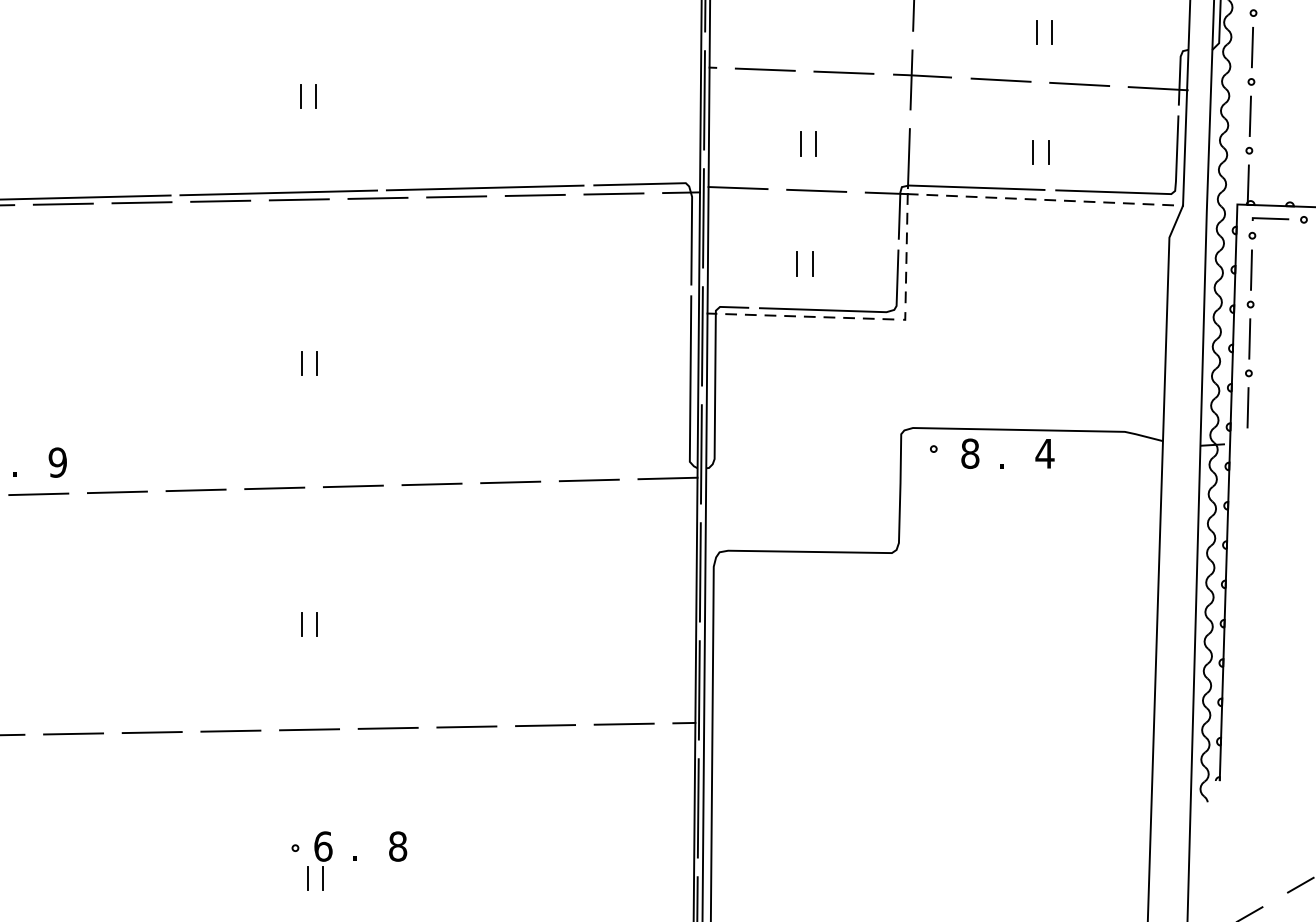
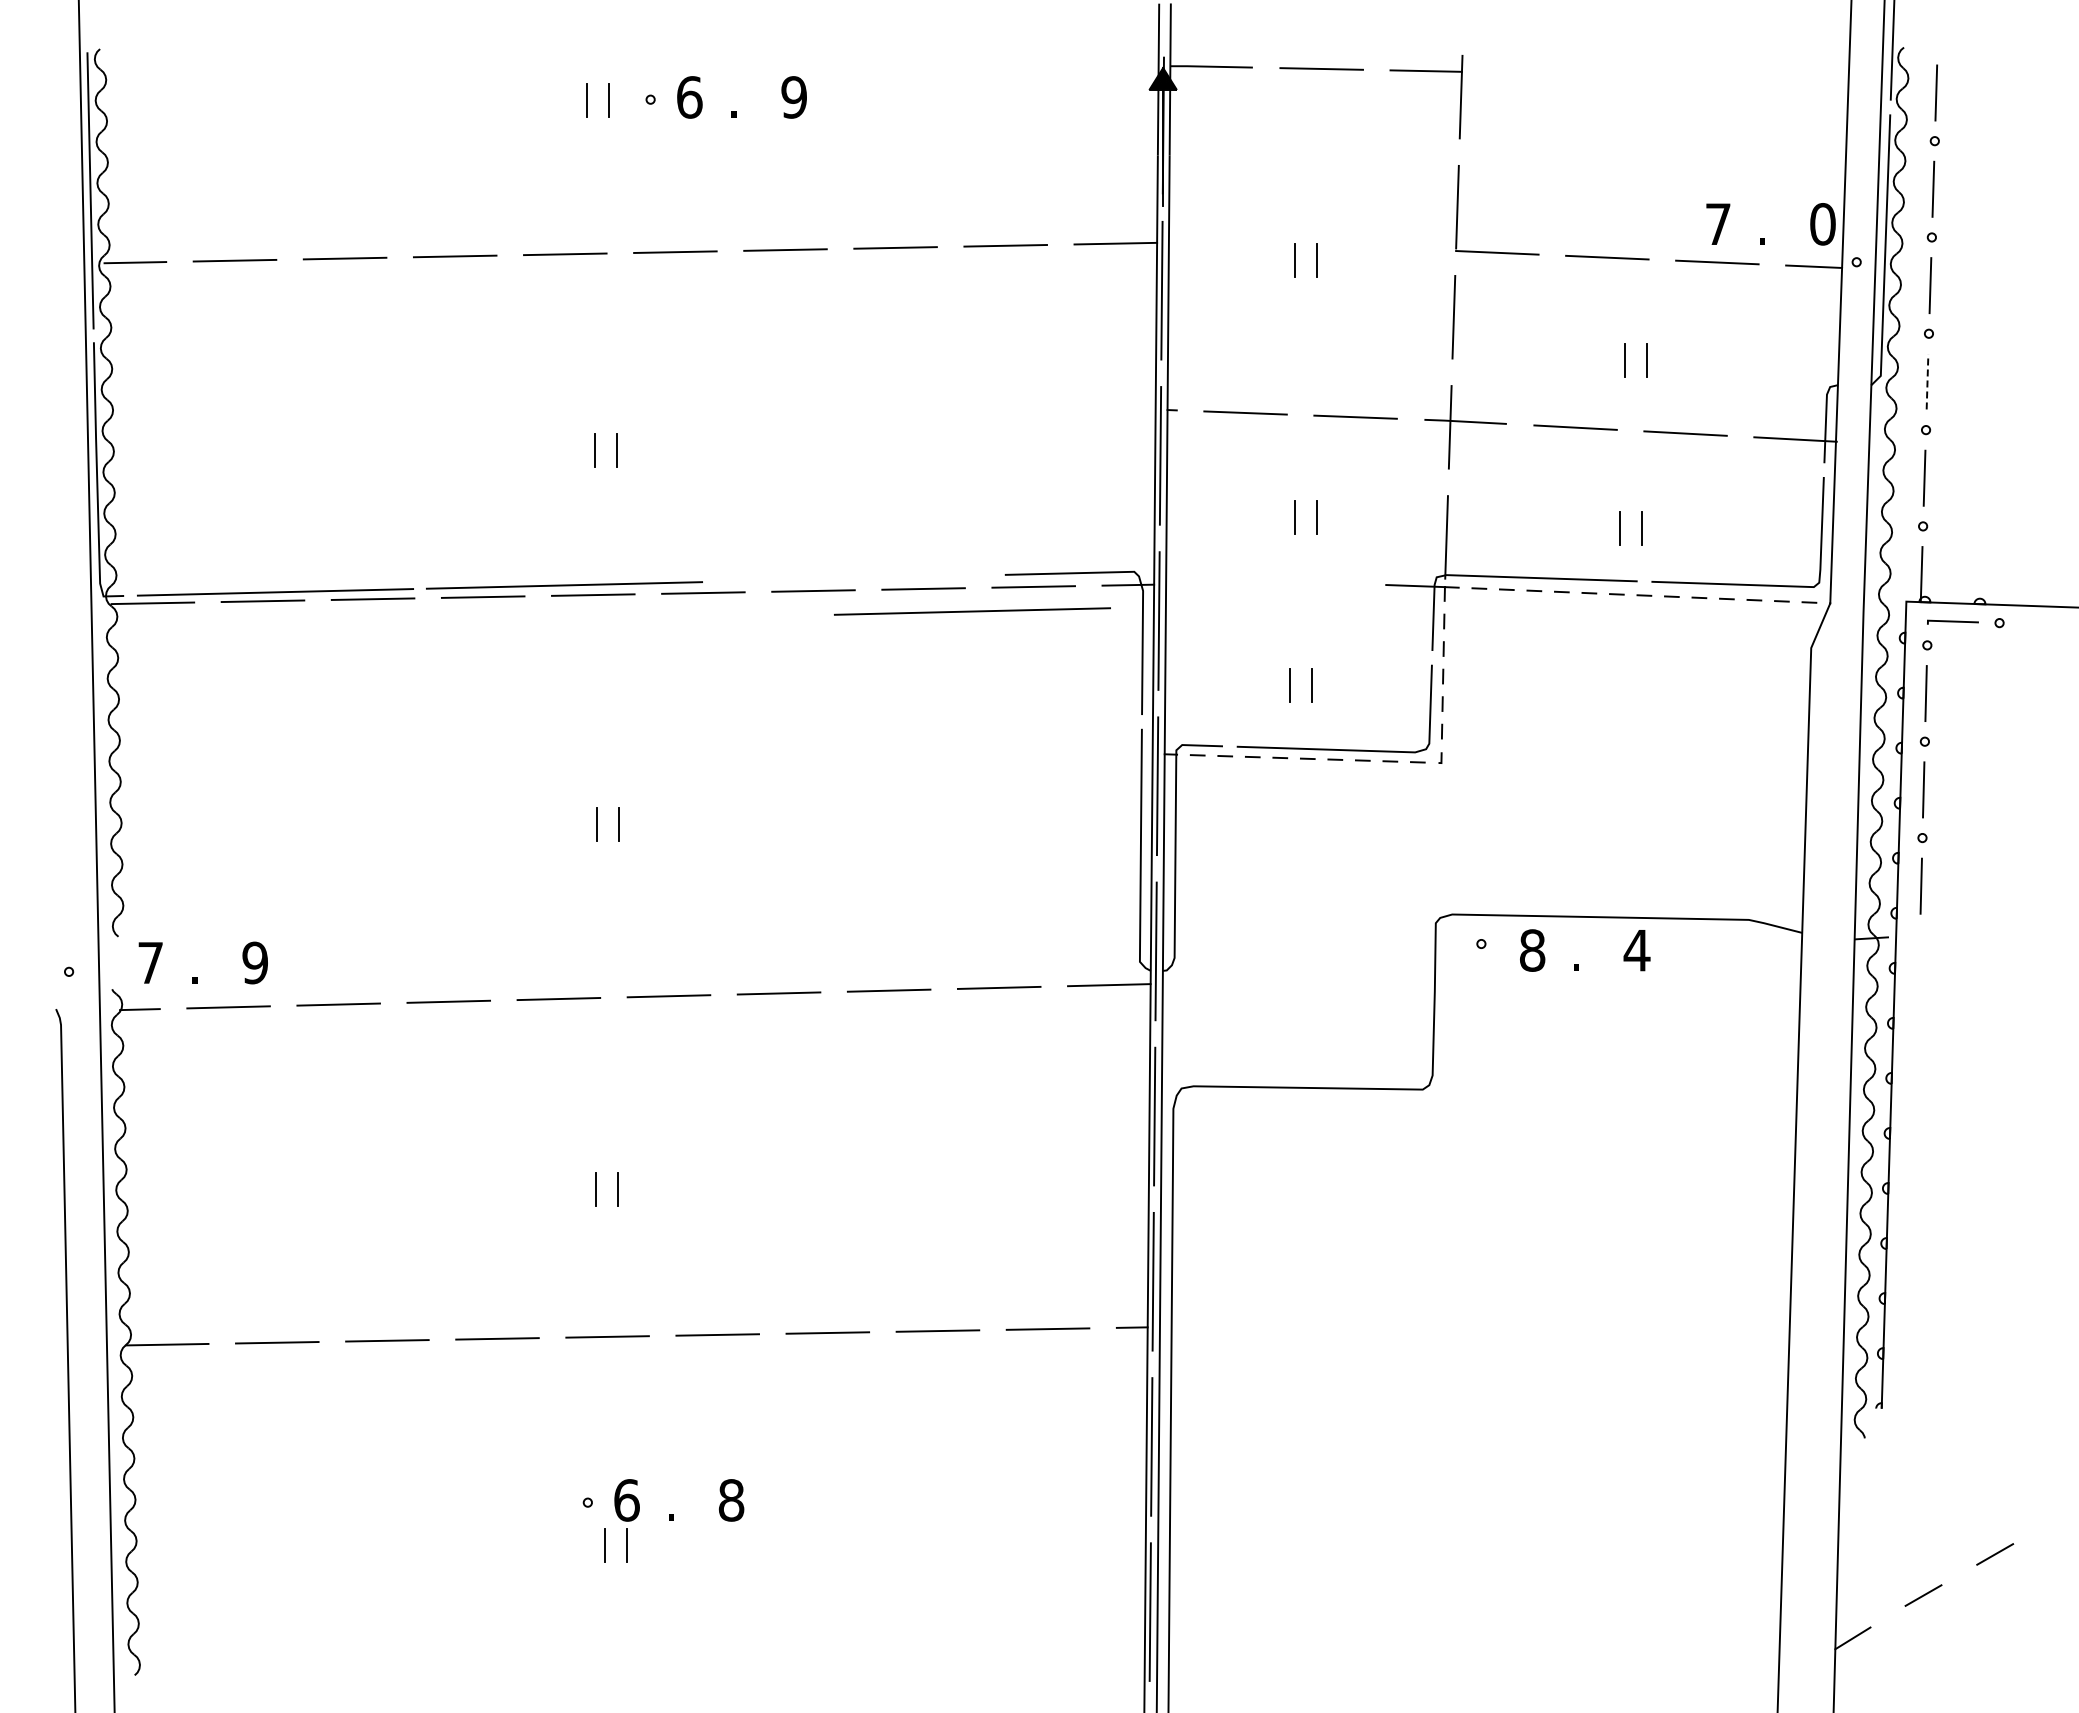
line: (1252, 47) -> (1927, 381), solid -> dashed
line: (485, 187) -> (972, 611), moved
line: (738, 187) -> (1207, 578), removed
line: (816, 190) -> (1317, 582), removed

